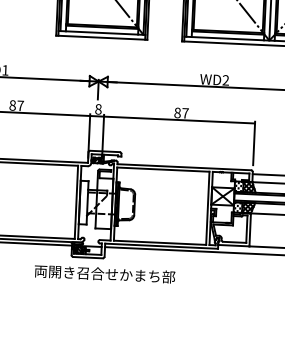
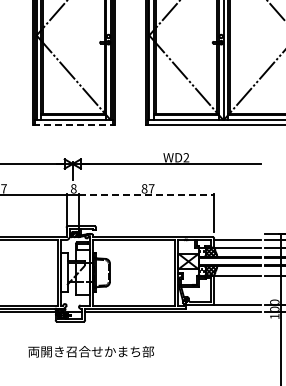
line: (101, 37) -> (73, 124), solid -> dashed
line: (179, 120) -> (146, 195), solid -> dashed
text: (104, 273) -> (90, 351), moved

